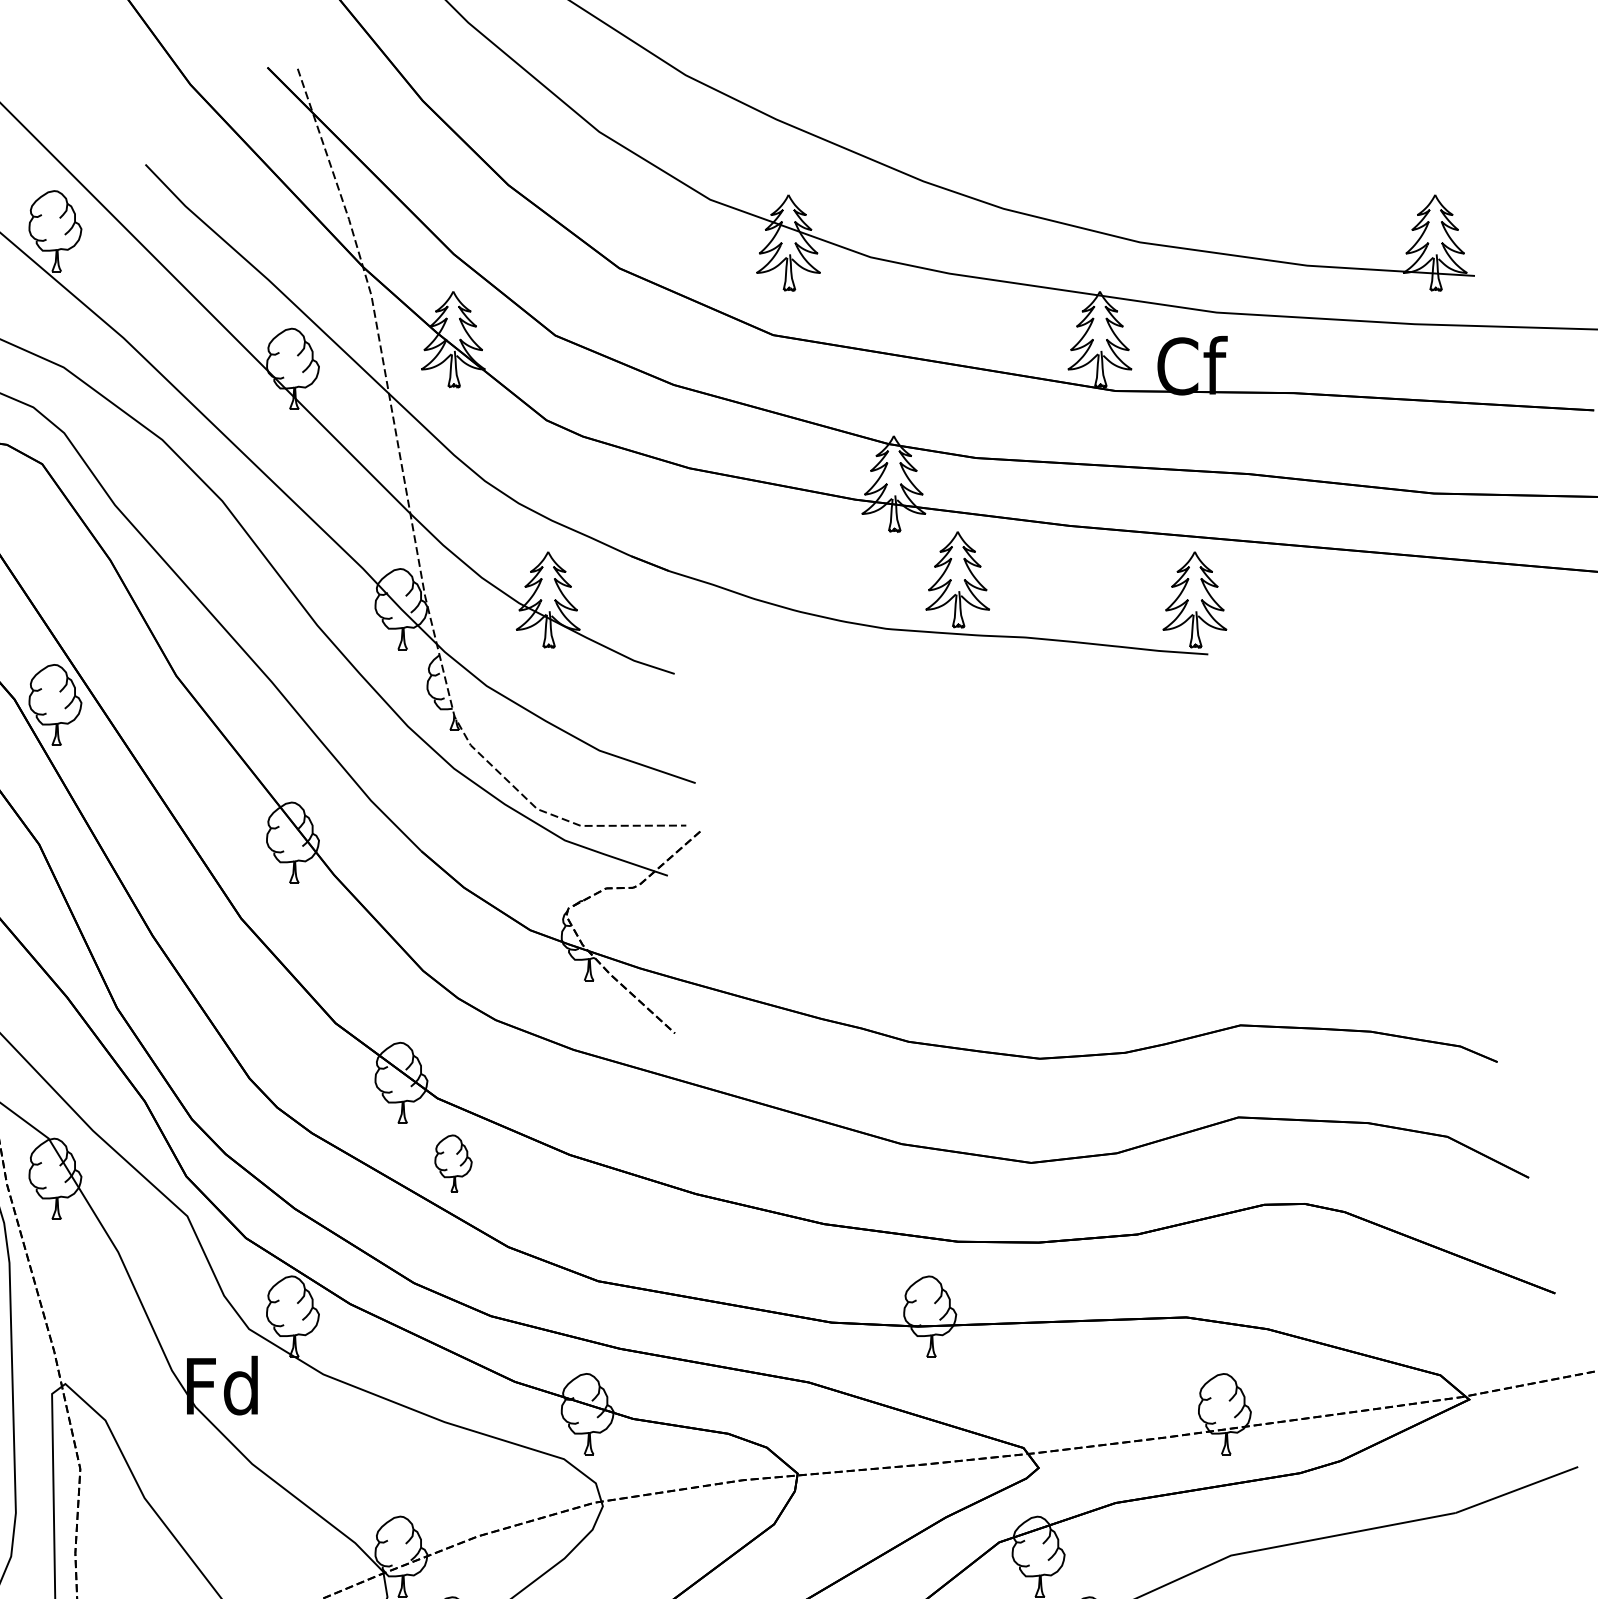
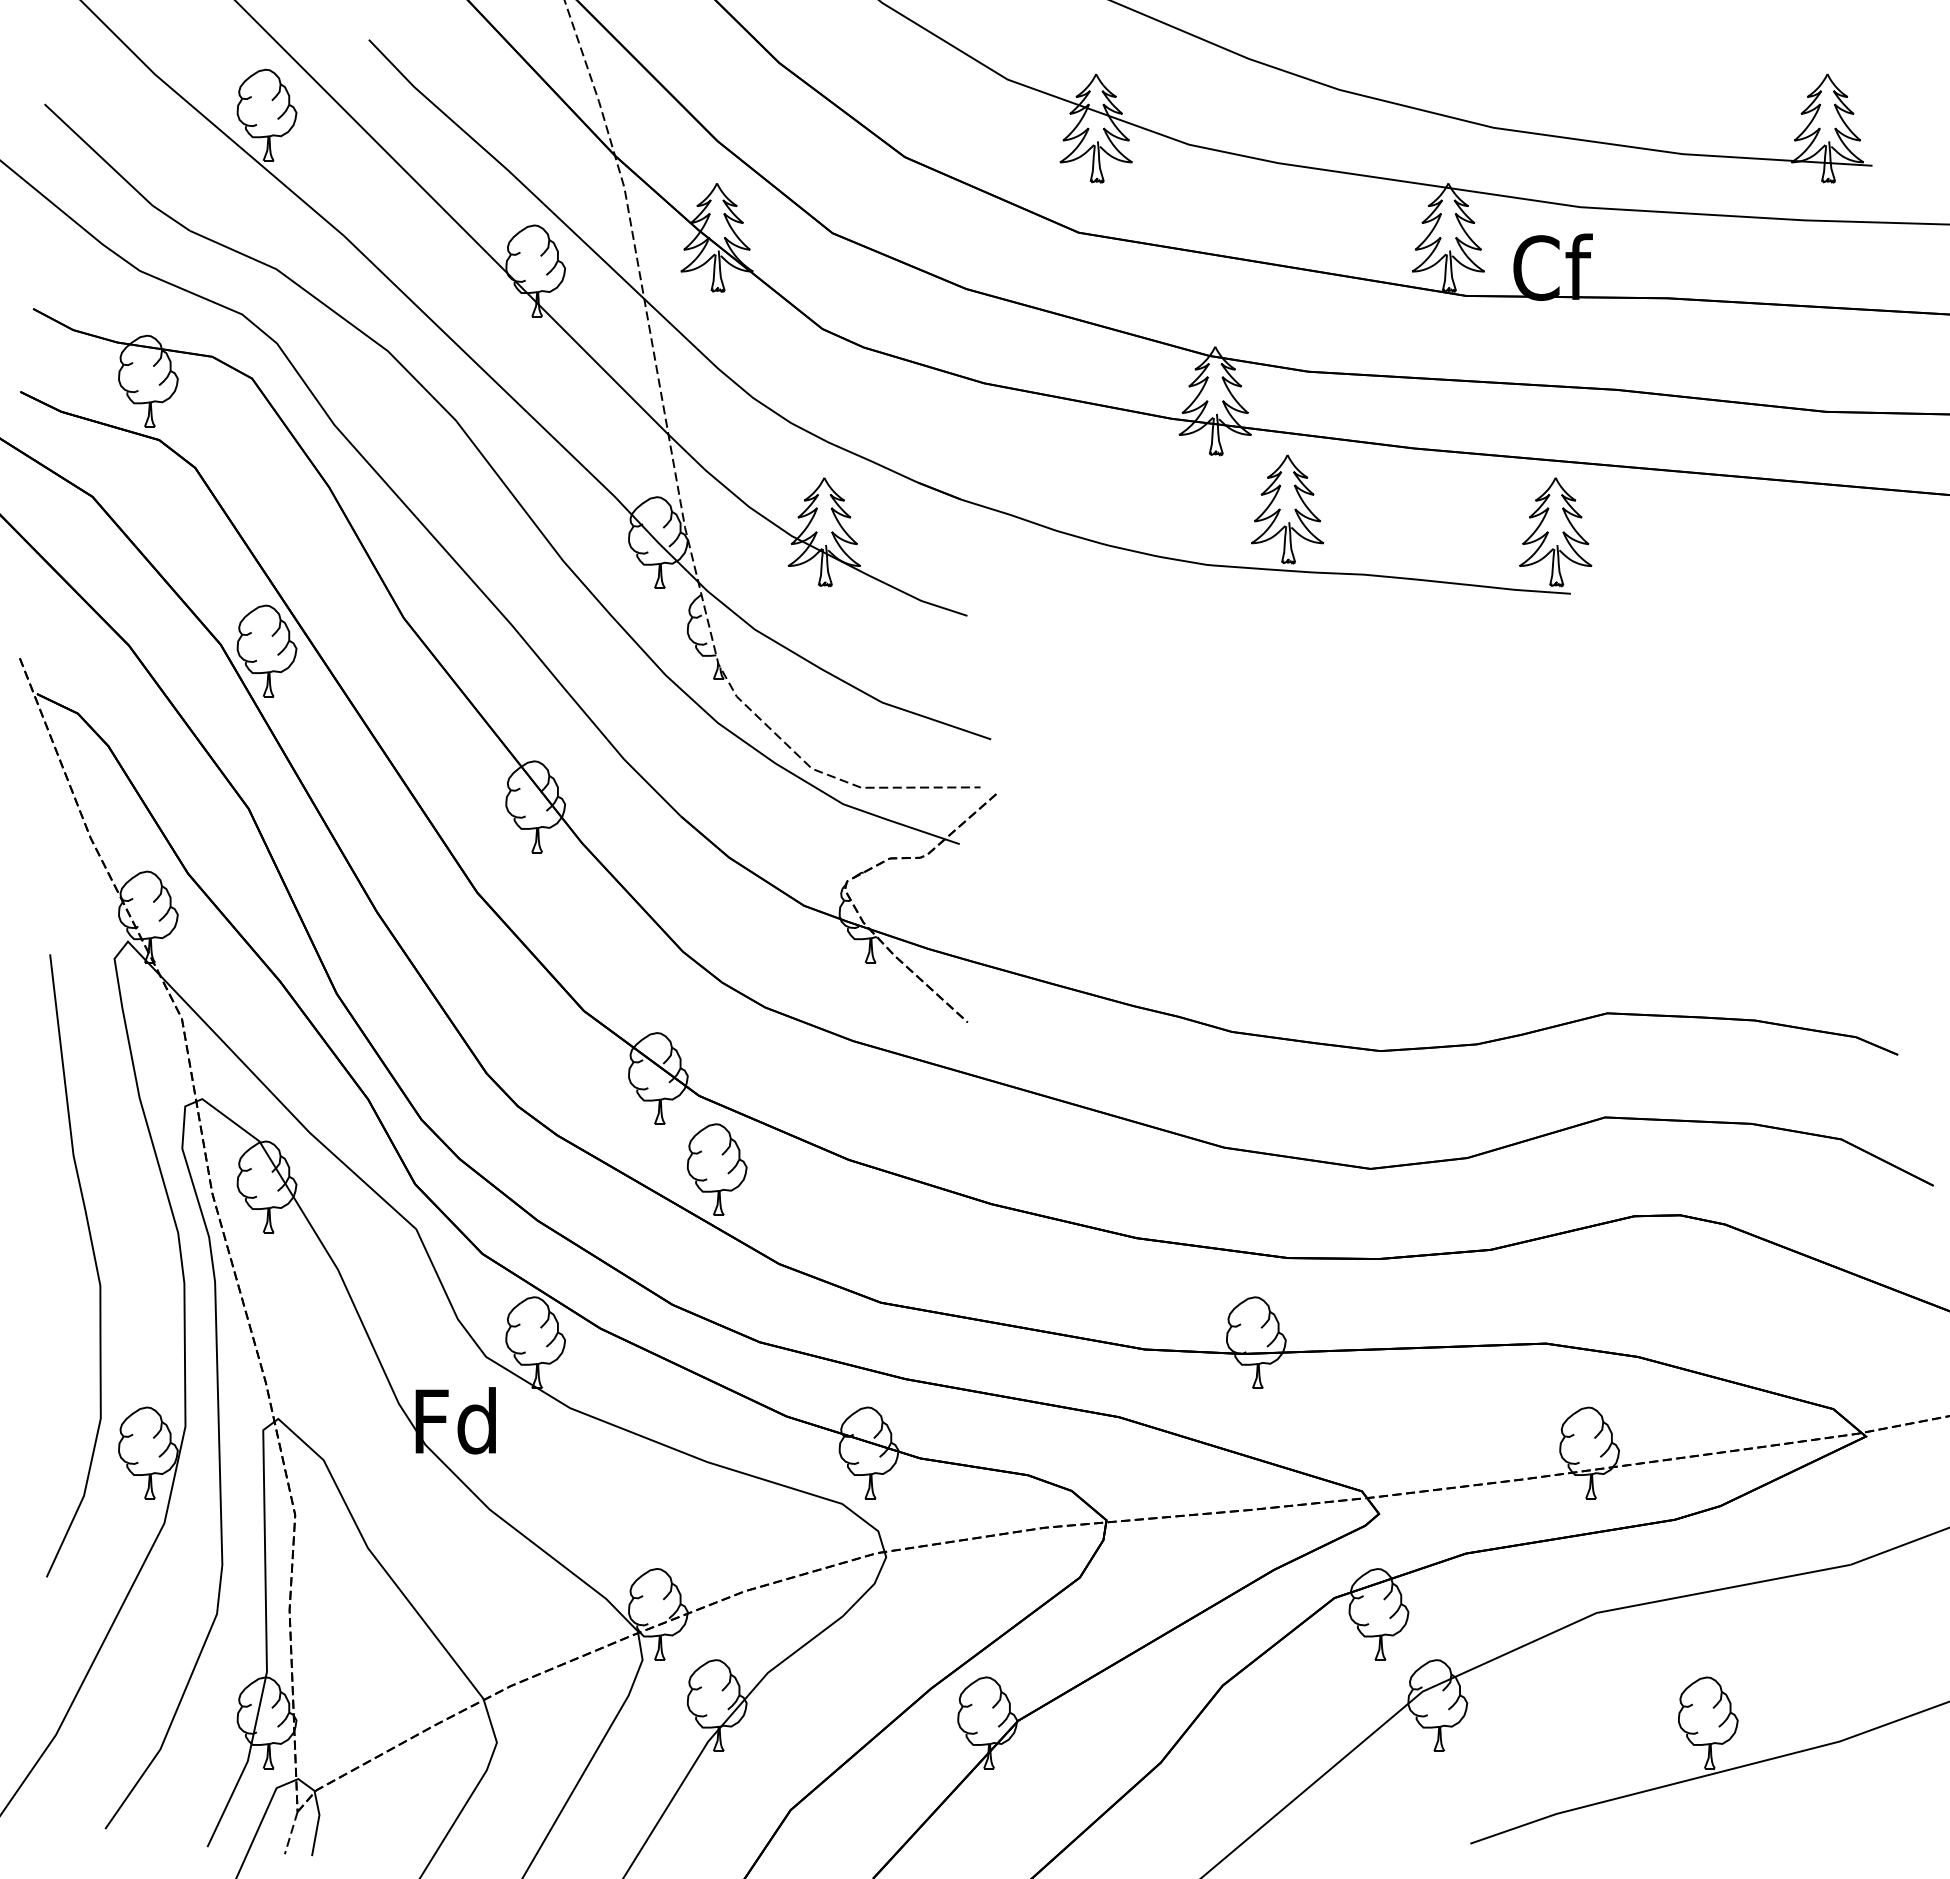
part: (453, 1163) -> (717, 1169), size x1.43

